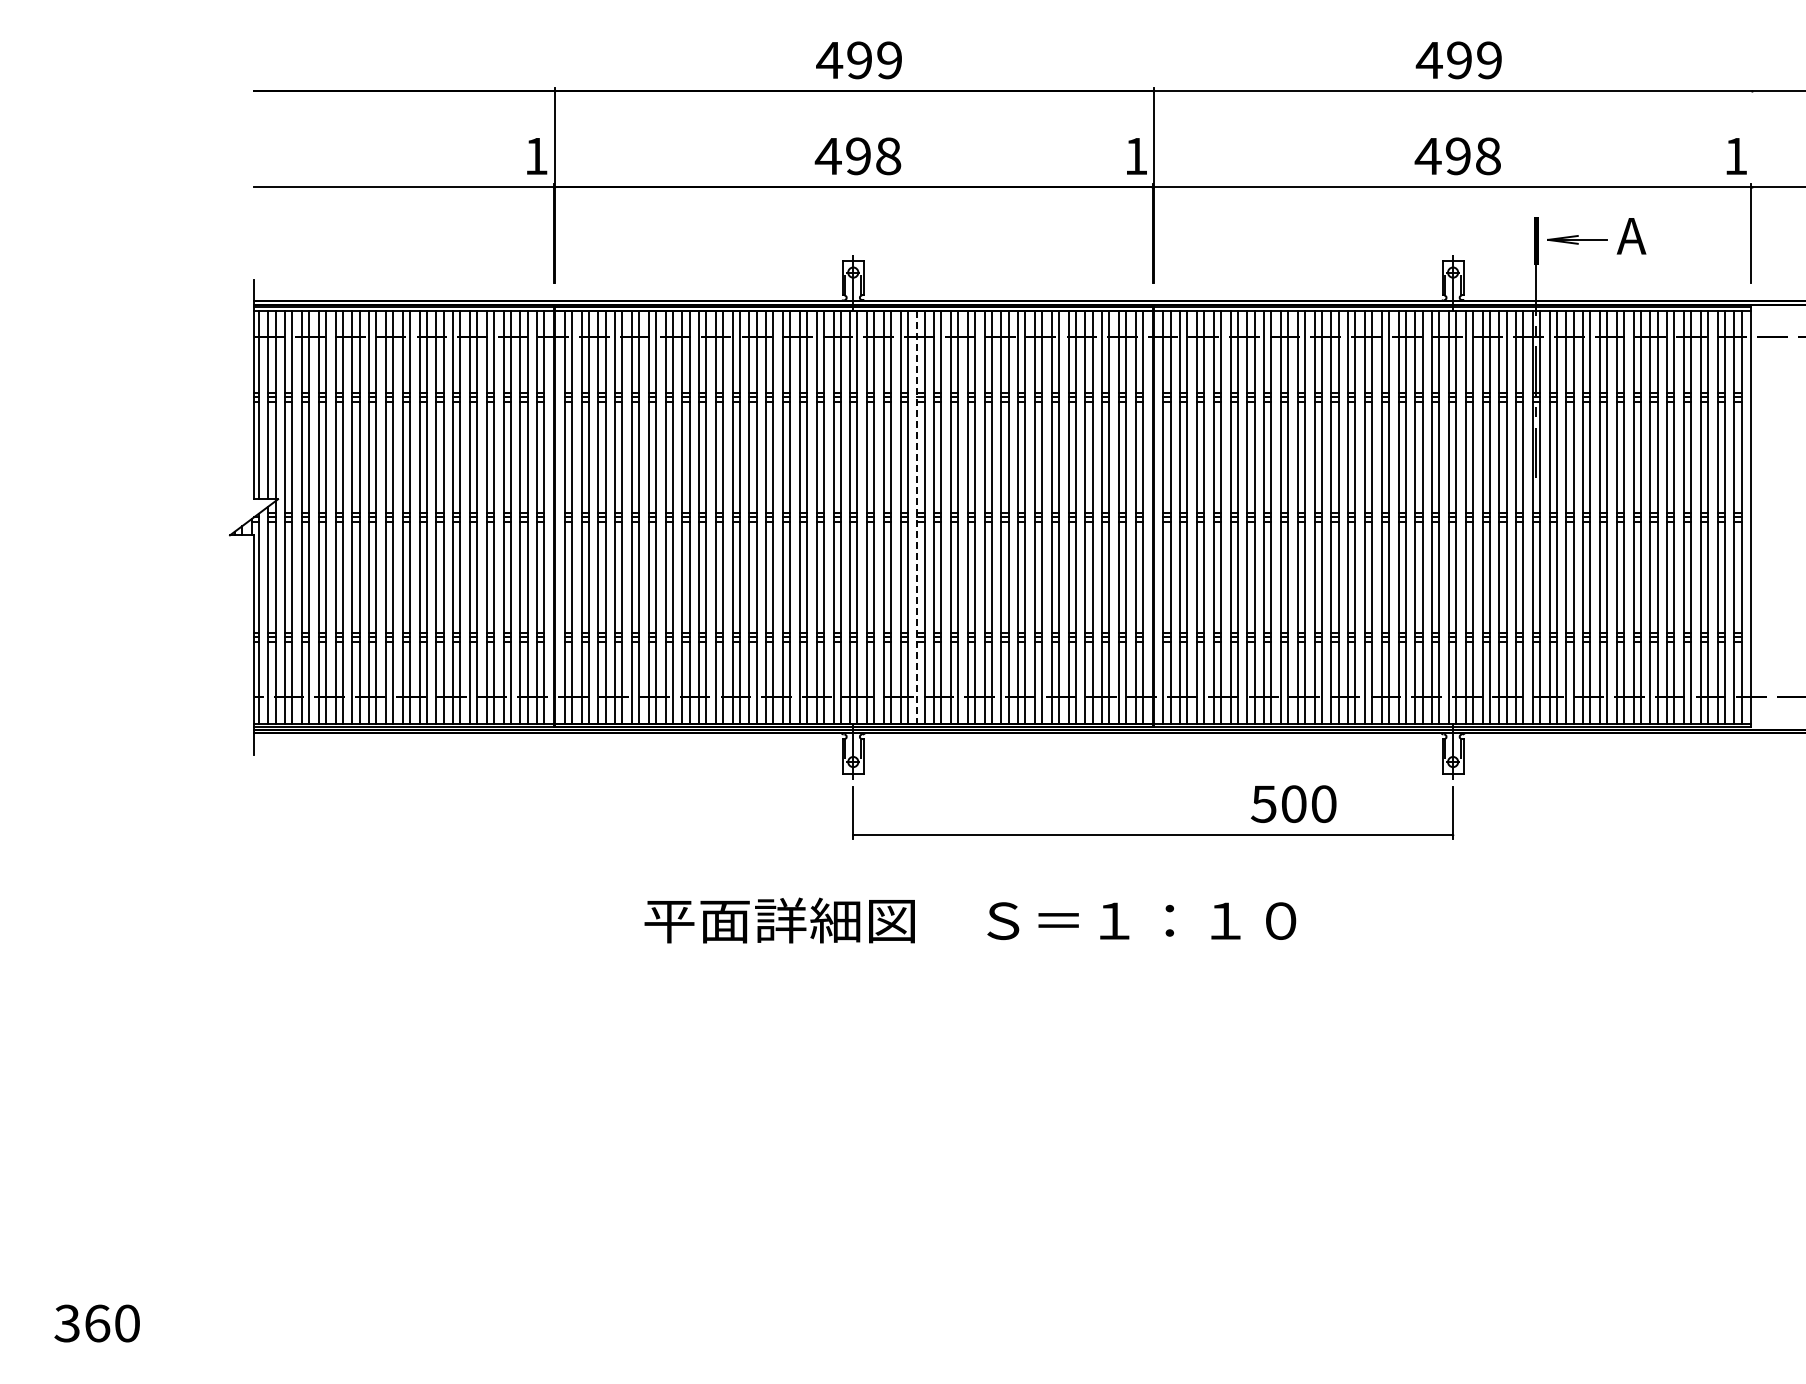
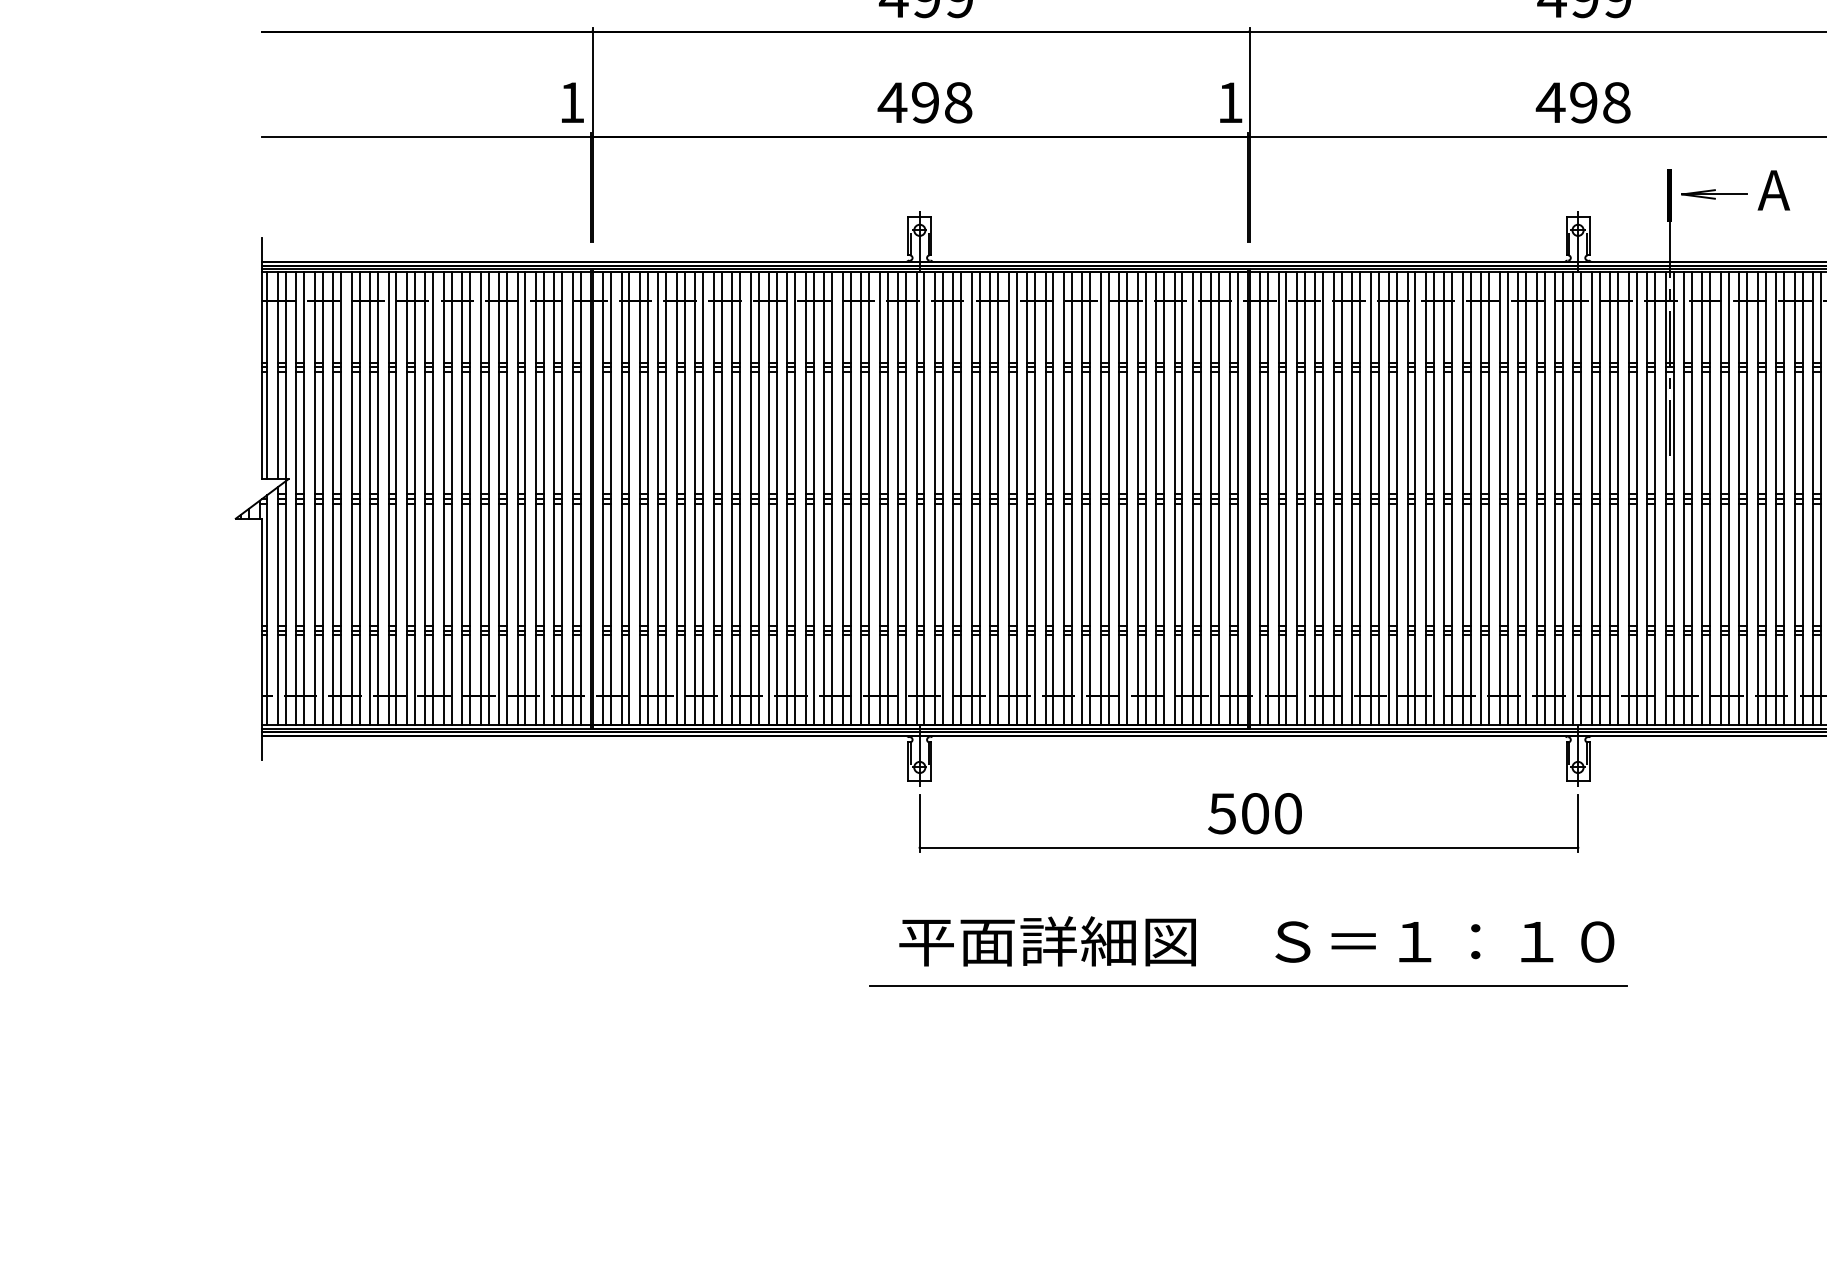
line: (917, 517) -> (990, 499), dashed -> solid
text: (1293, 803) -> (1254, 812), moved
text: (970, 920) -> (1256, 941), moved
line: (1152, 961) -> (1248, 986), added

